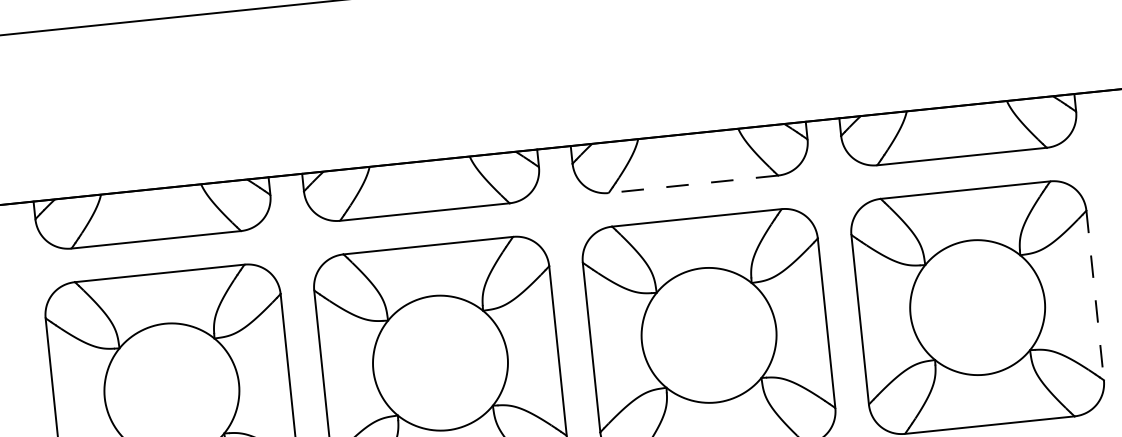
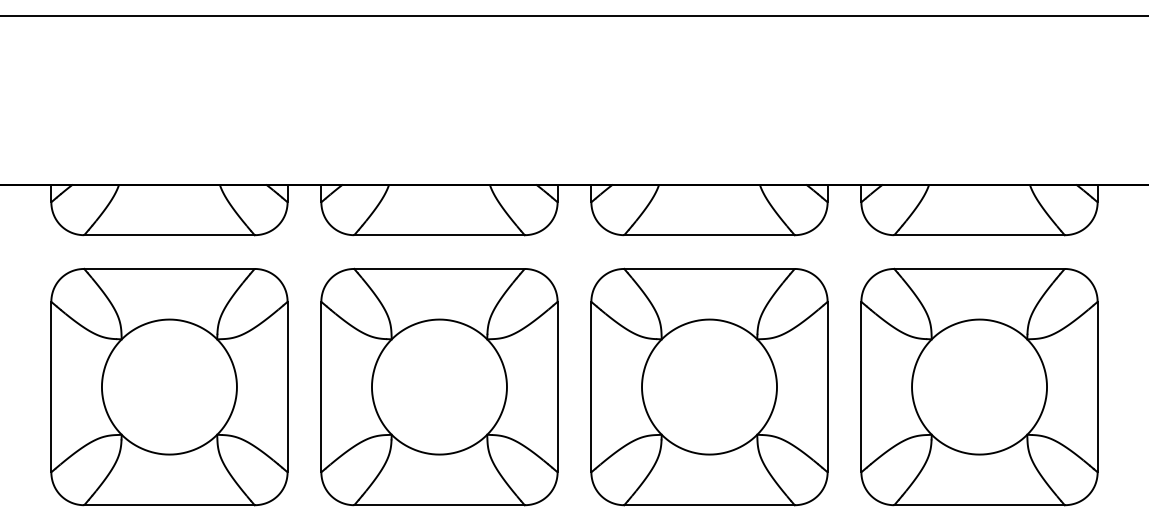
line: (693, 184) -> (709, 235), dashed -> solid
line: (1095, 295) -> (1097, 387), dashed -> solid

